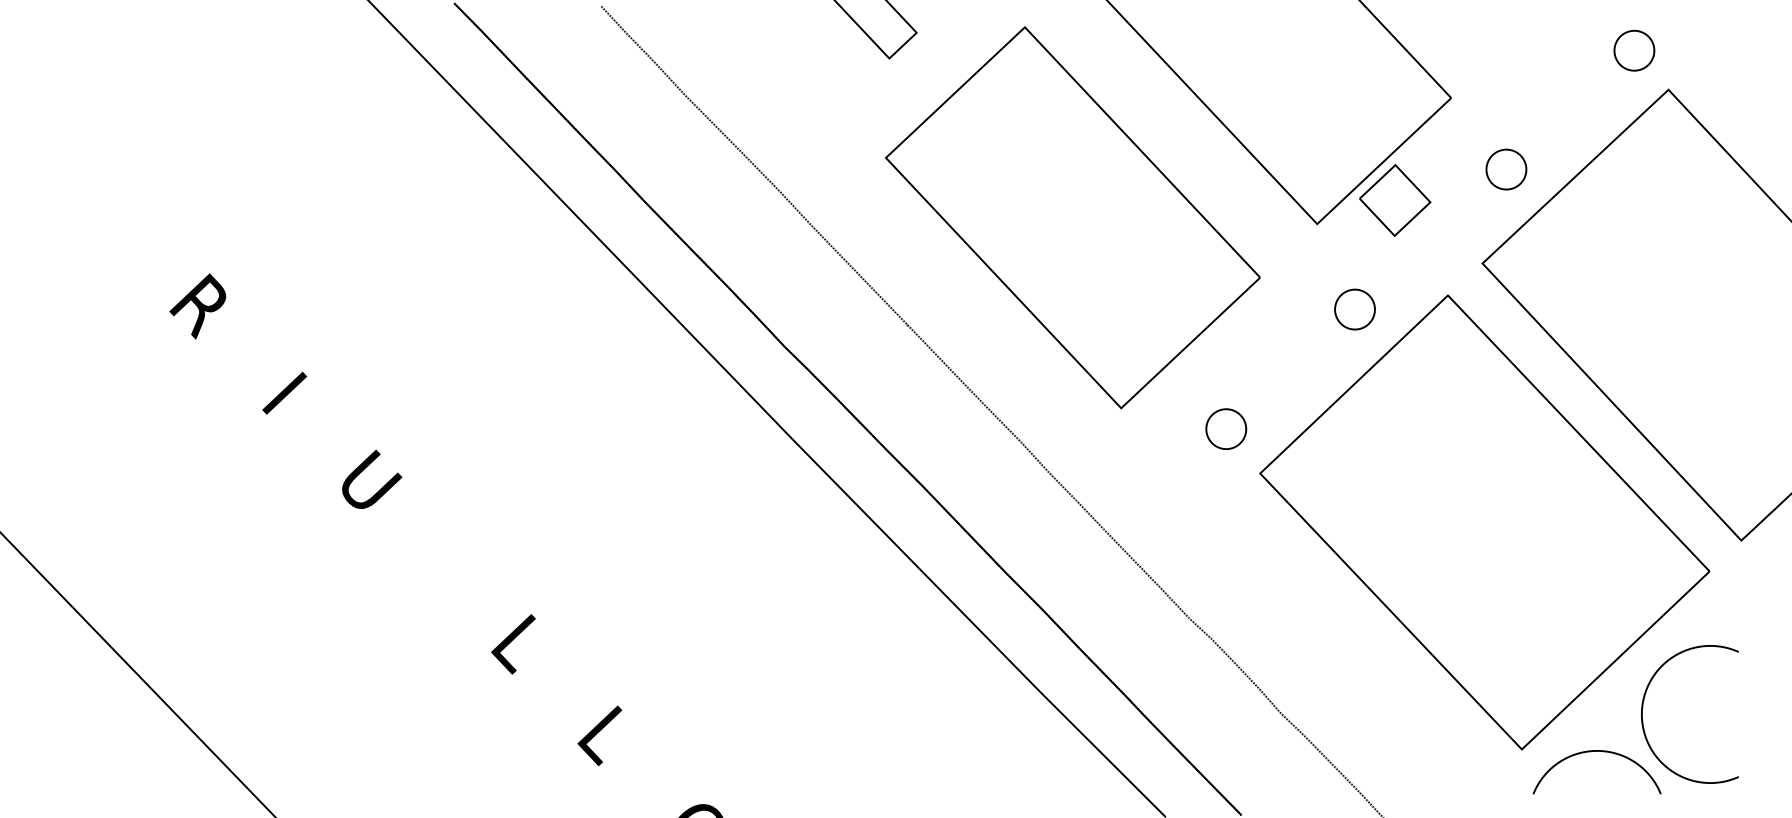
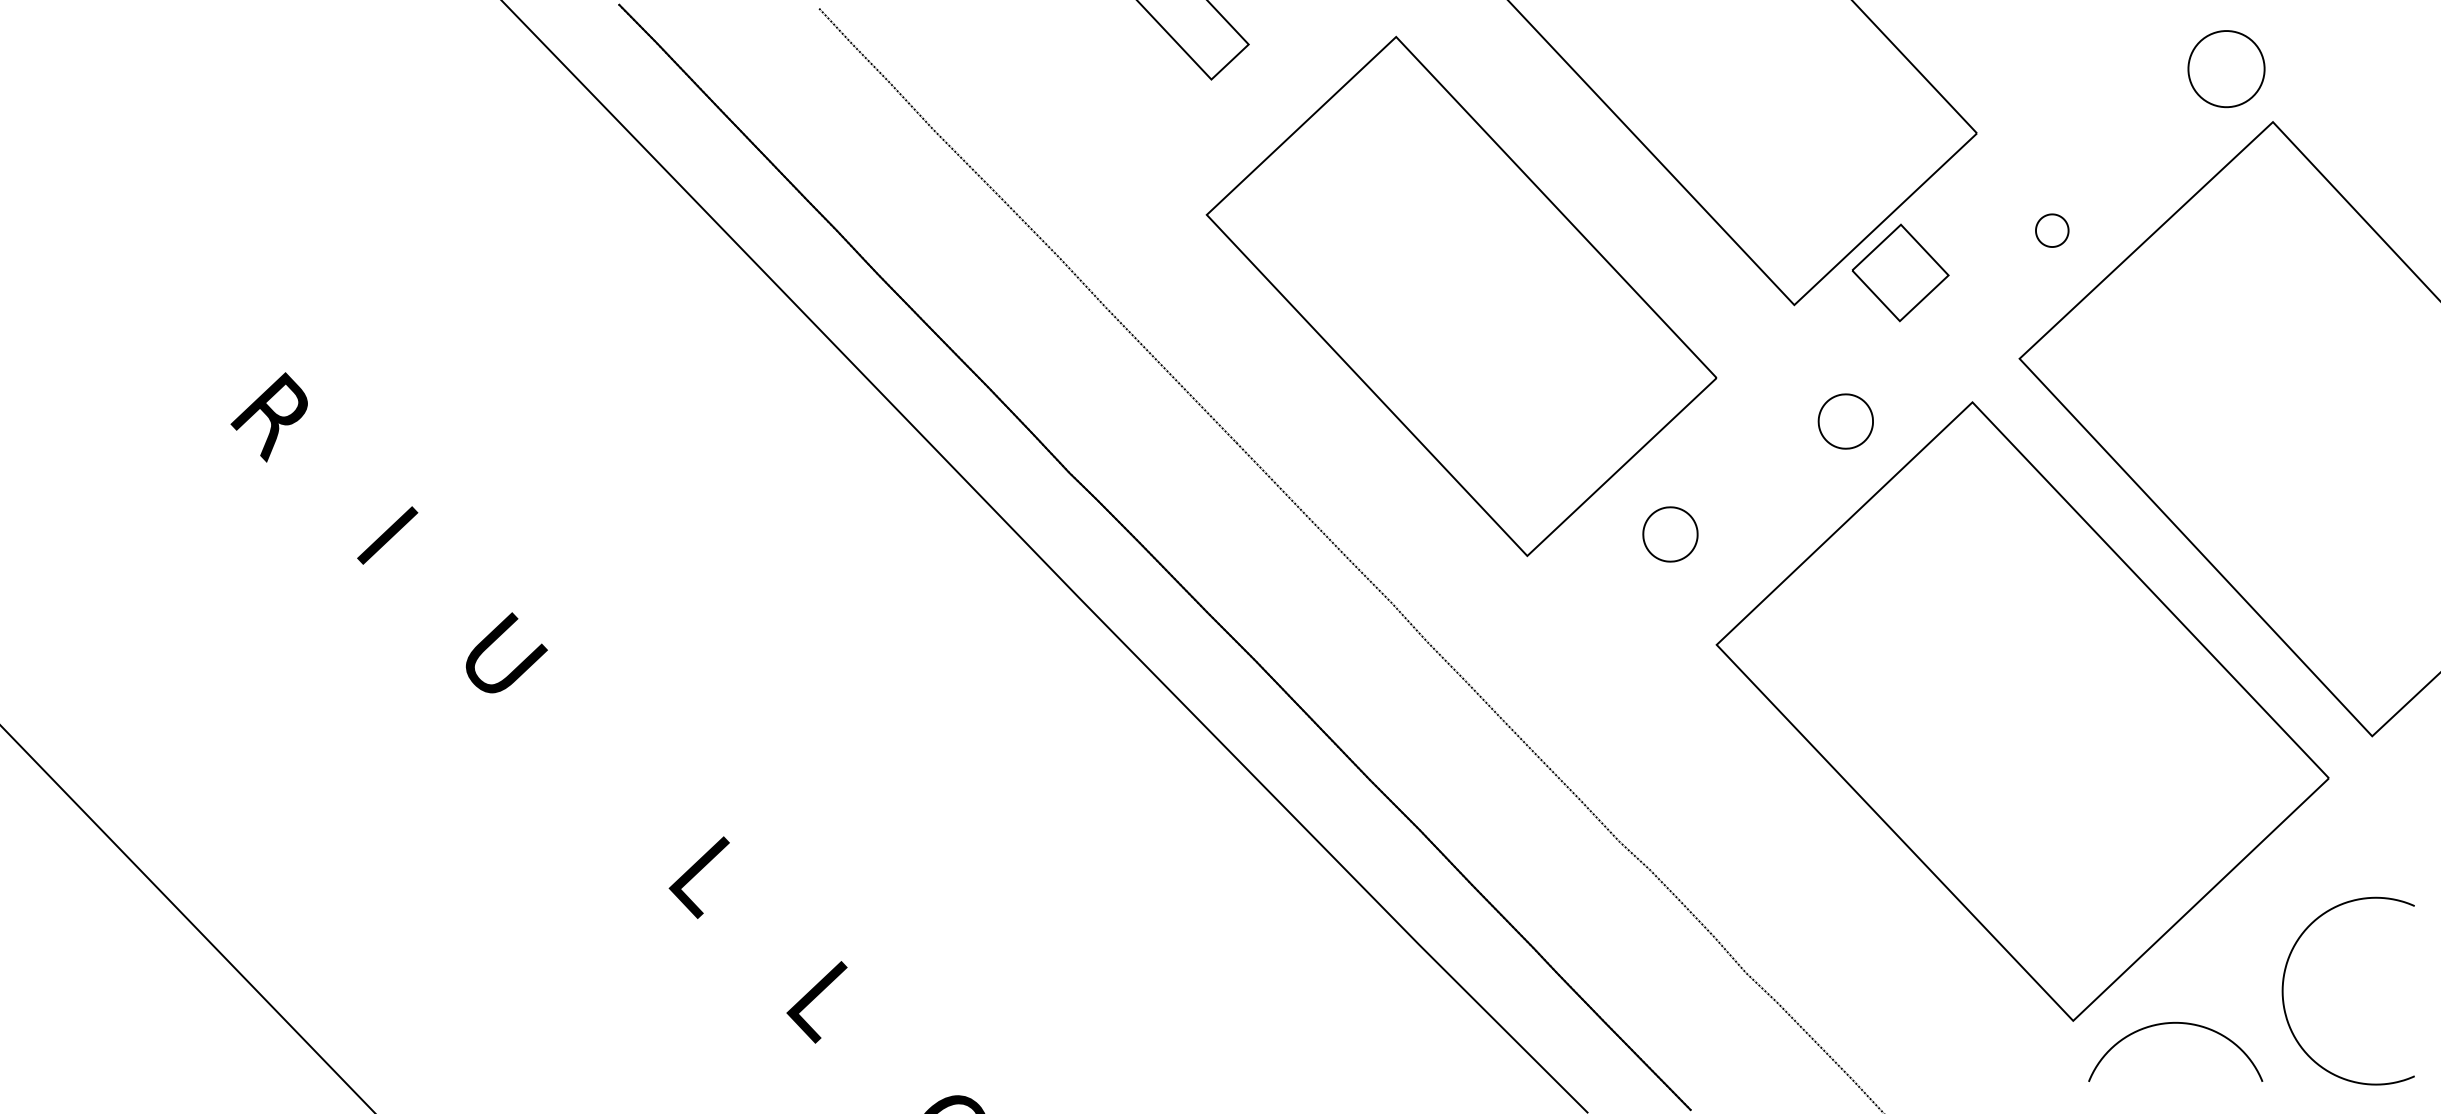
part: (1634, 50) -> (2226, 68), size x1.4
part: (1506, 169) -> (2052, 230), size x0.6
part: (1226, 429) -> (1670, 534), moved
curve: (1643, 707) -> (2284, 981), moved

